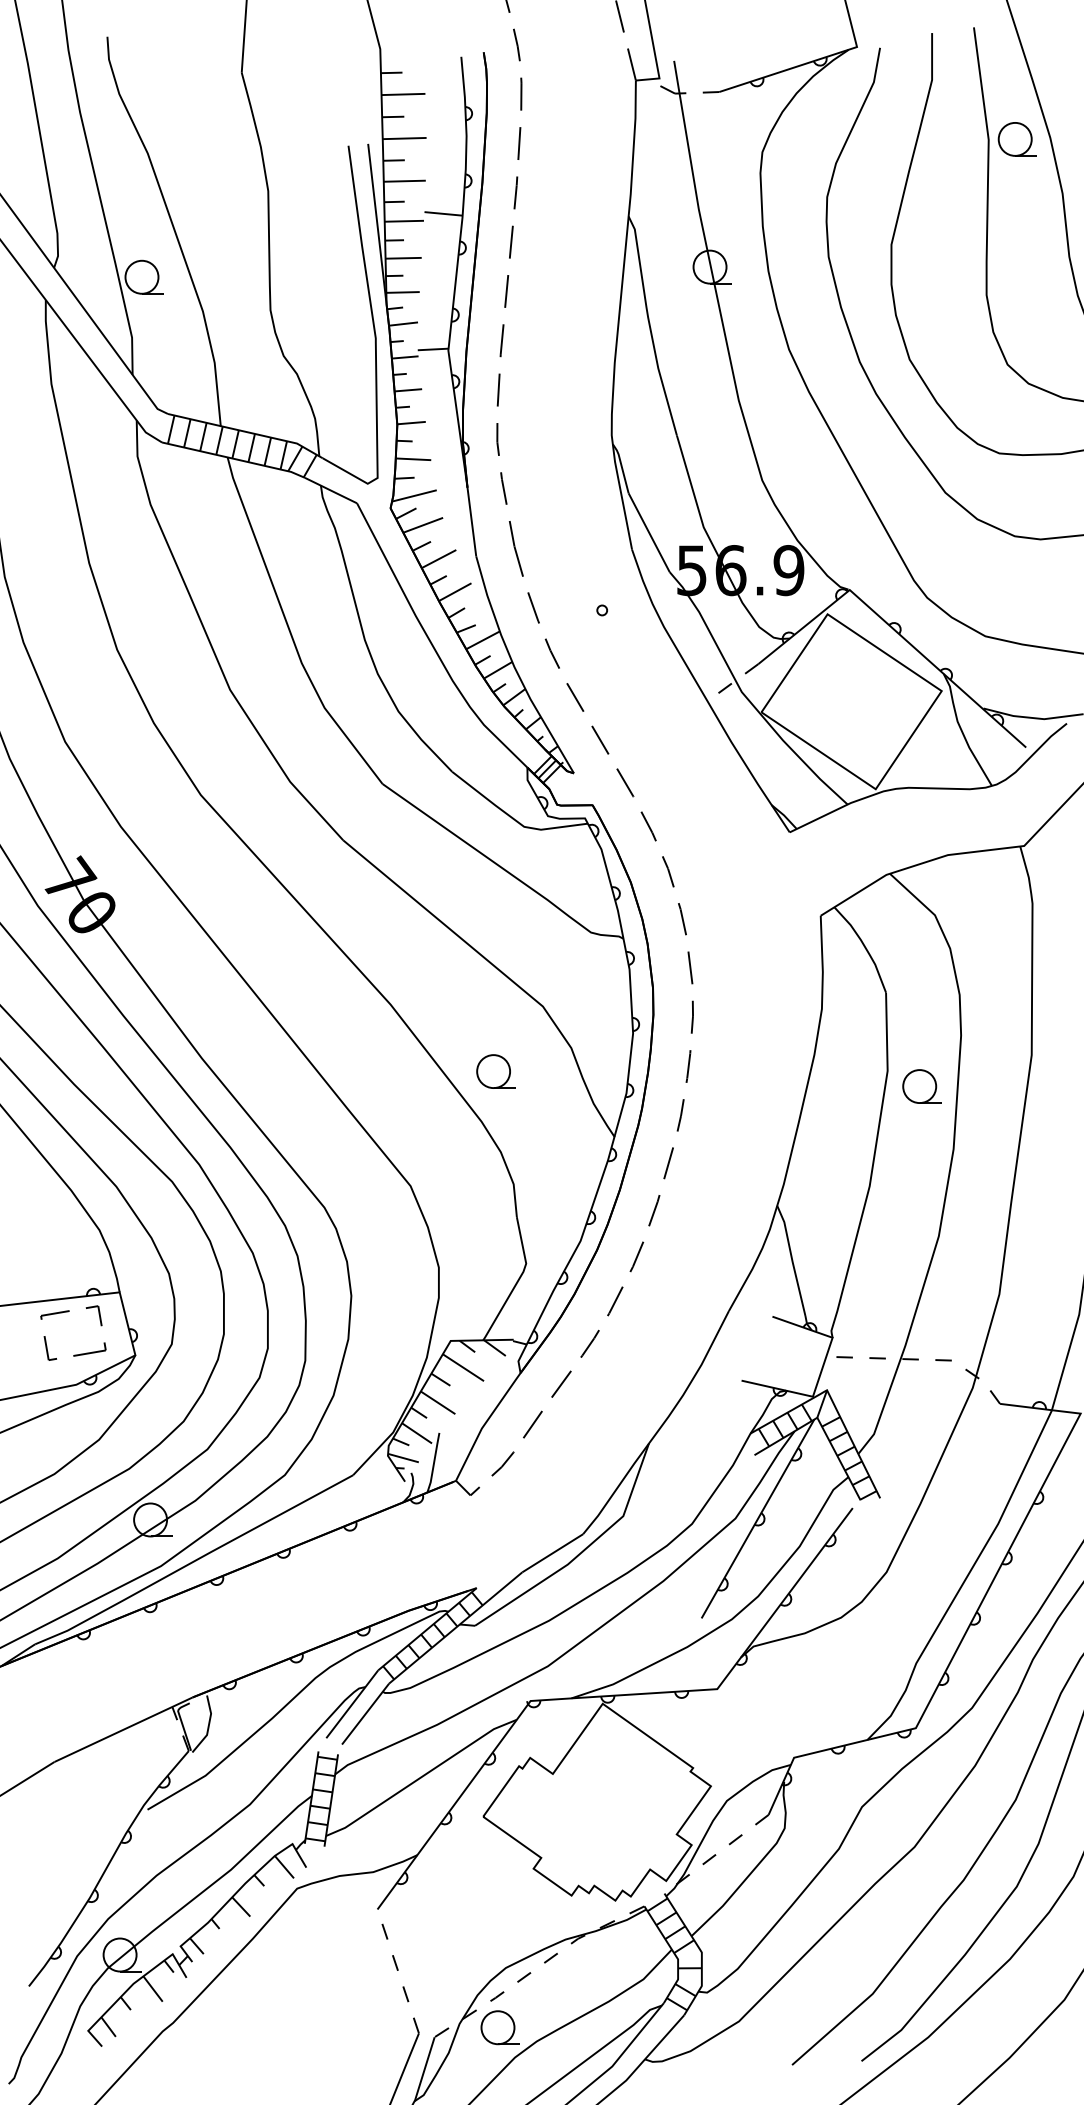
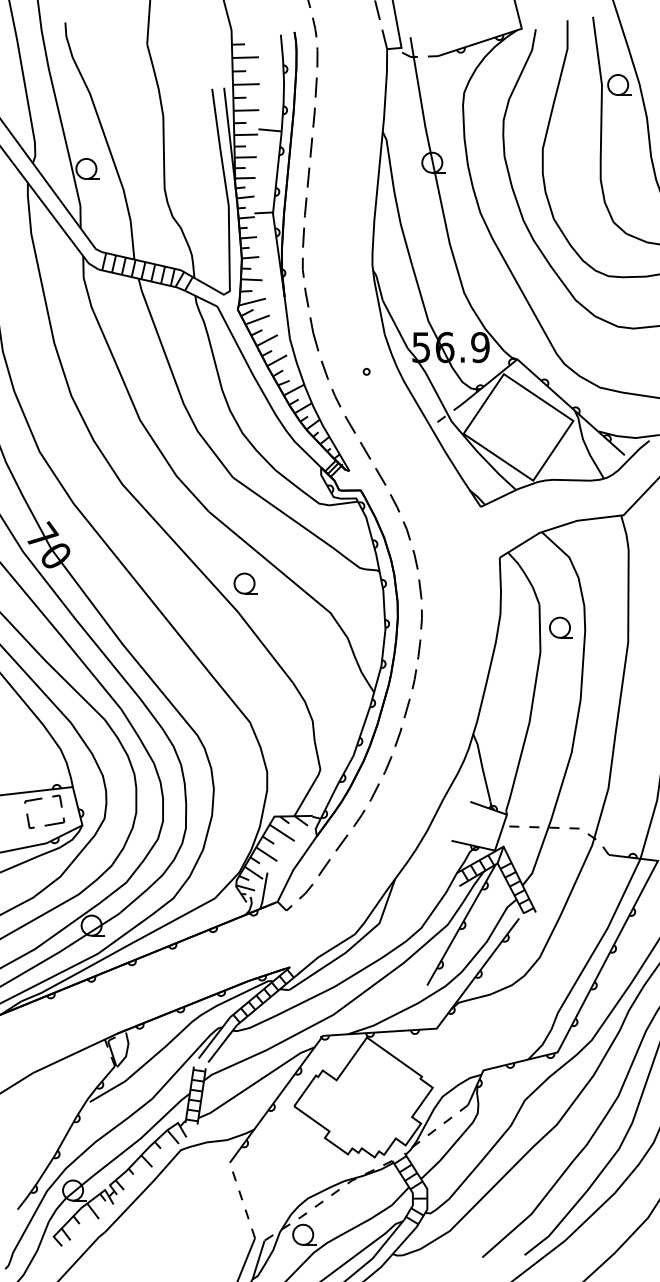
part: (495, 1071) -> (245, 583), moved
part: (920, 1086) -> (560, 627), moved

